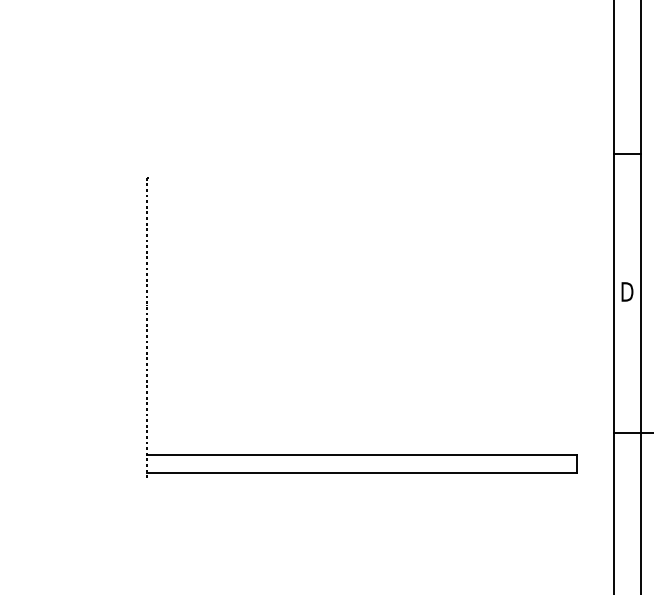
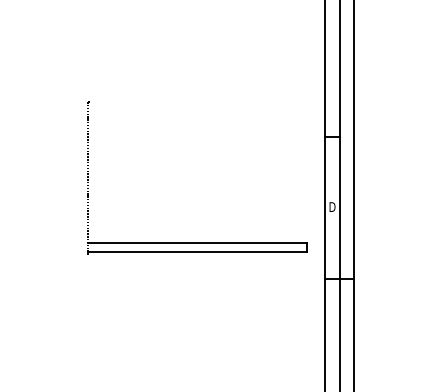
part: (361, 454) -> (197, 242), moved

